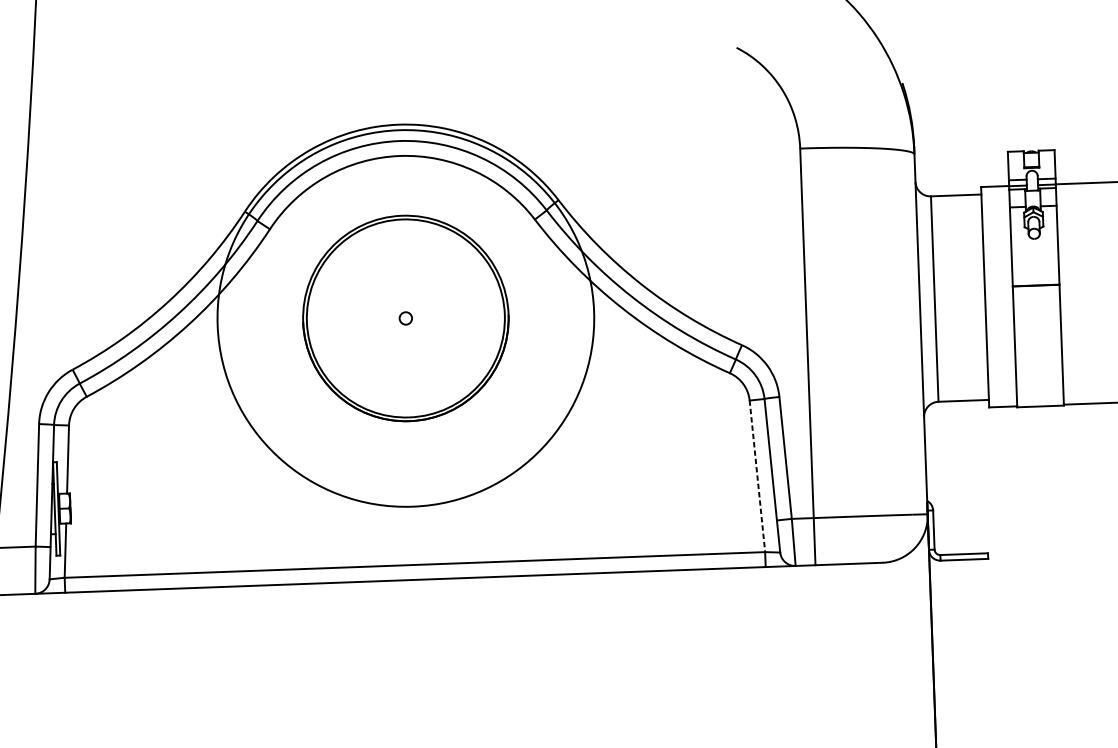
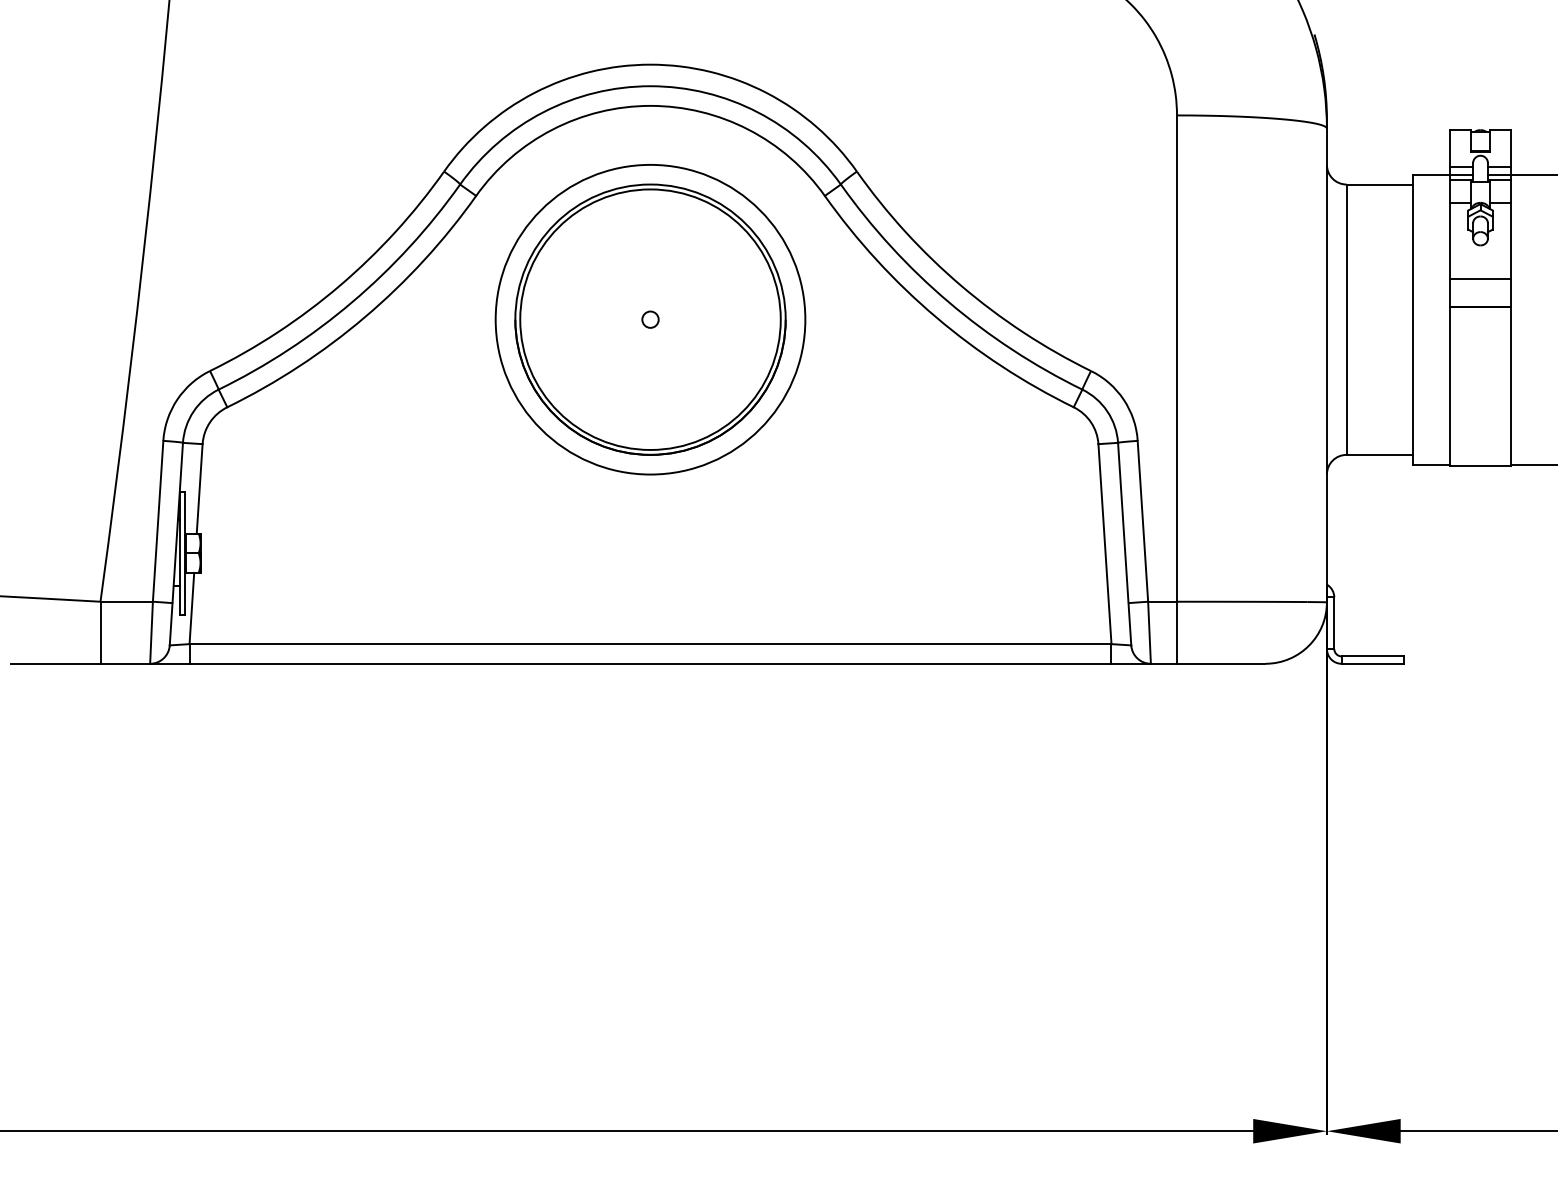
line: (1035, 264) -> (1480, 278), added
circle: (405, 318) -> (650, 319), size x0.62
line: (757, 476) -> (1105, 544), dashed -> solid

